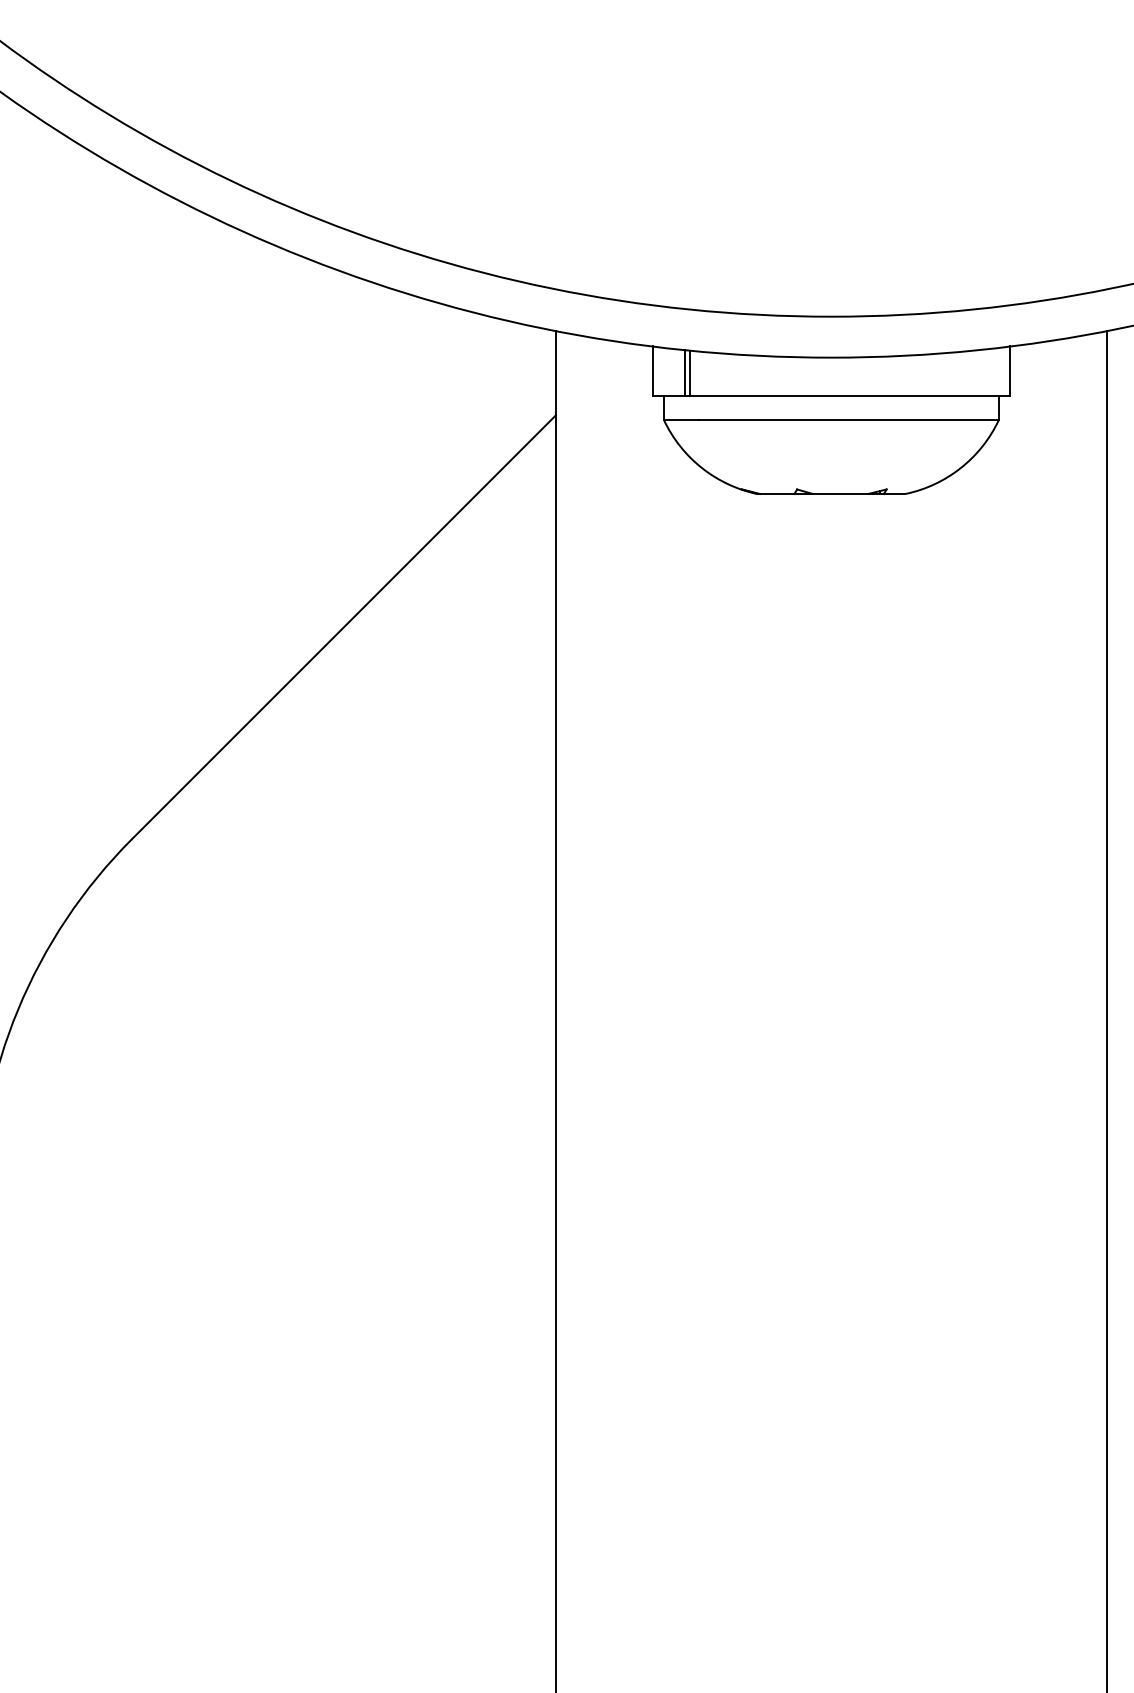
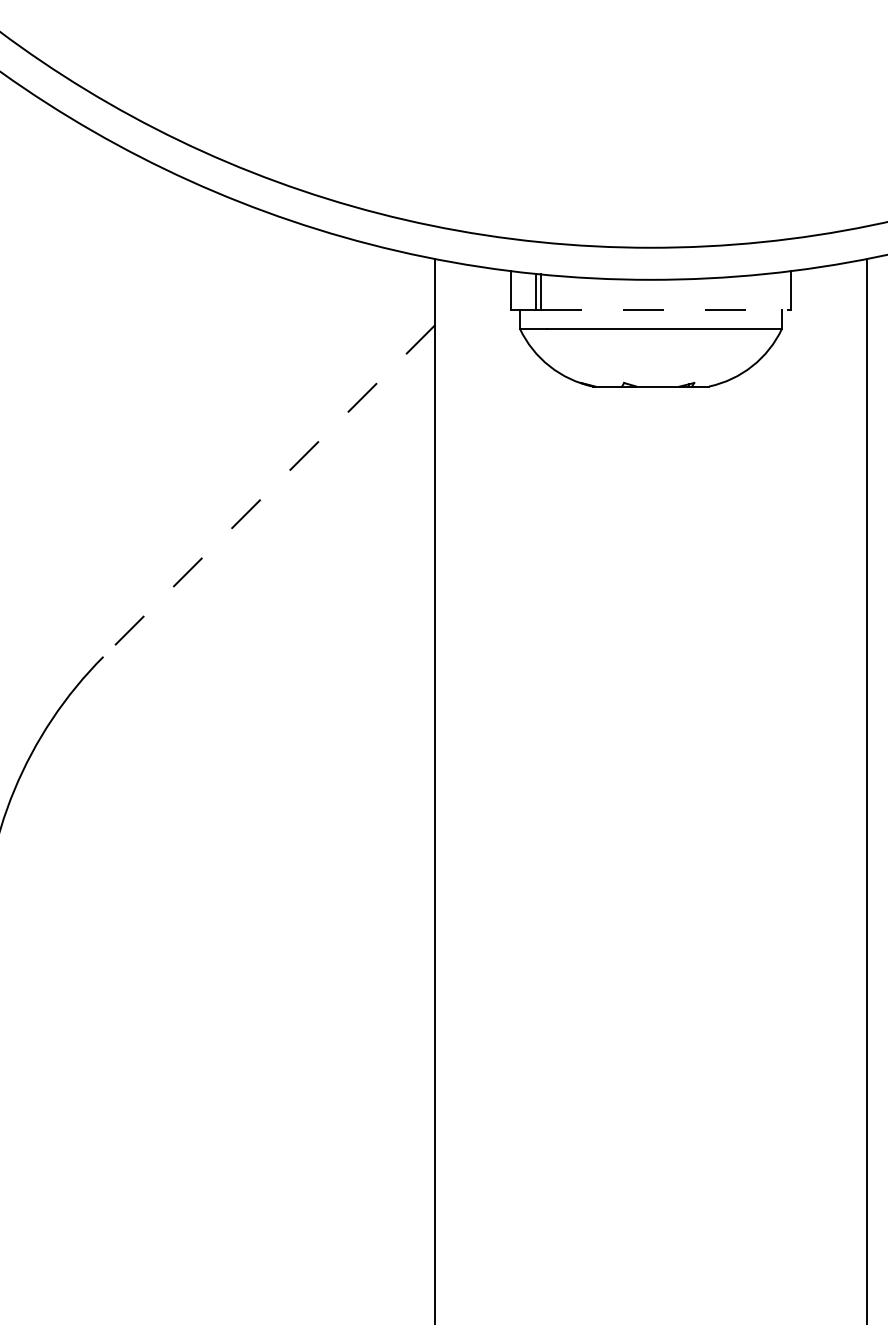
line: (851, 395) -> (666, 309), solid -> dashed
line: (344, 626) -> (269, 490), solid -> dashed

